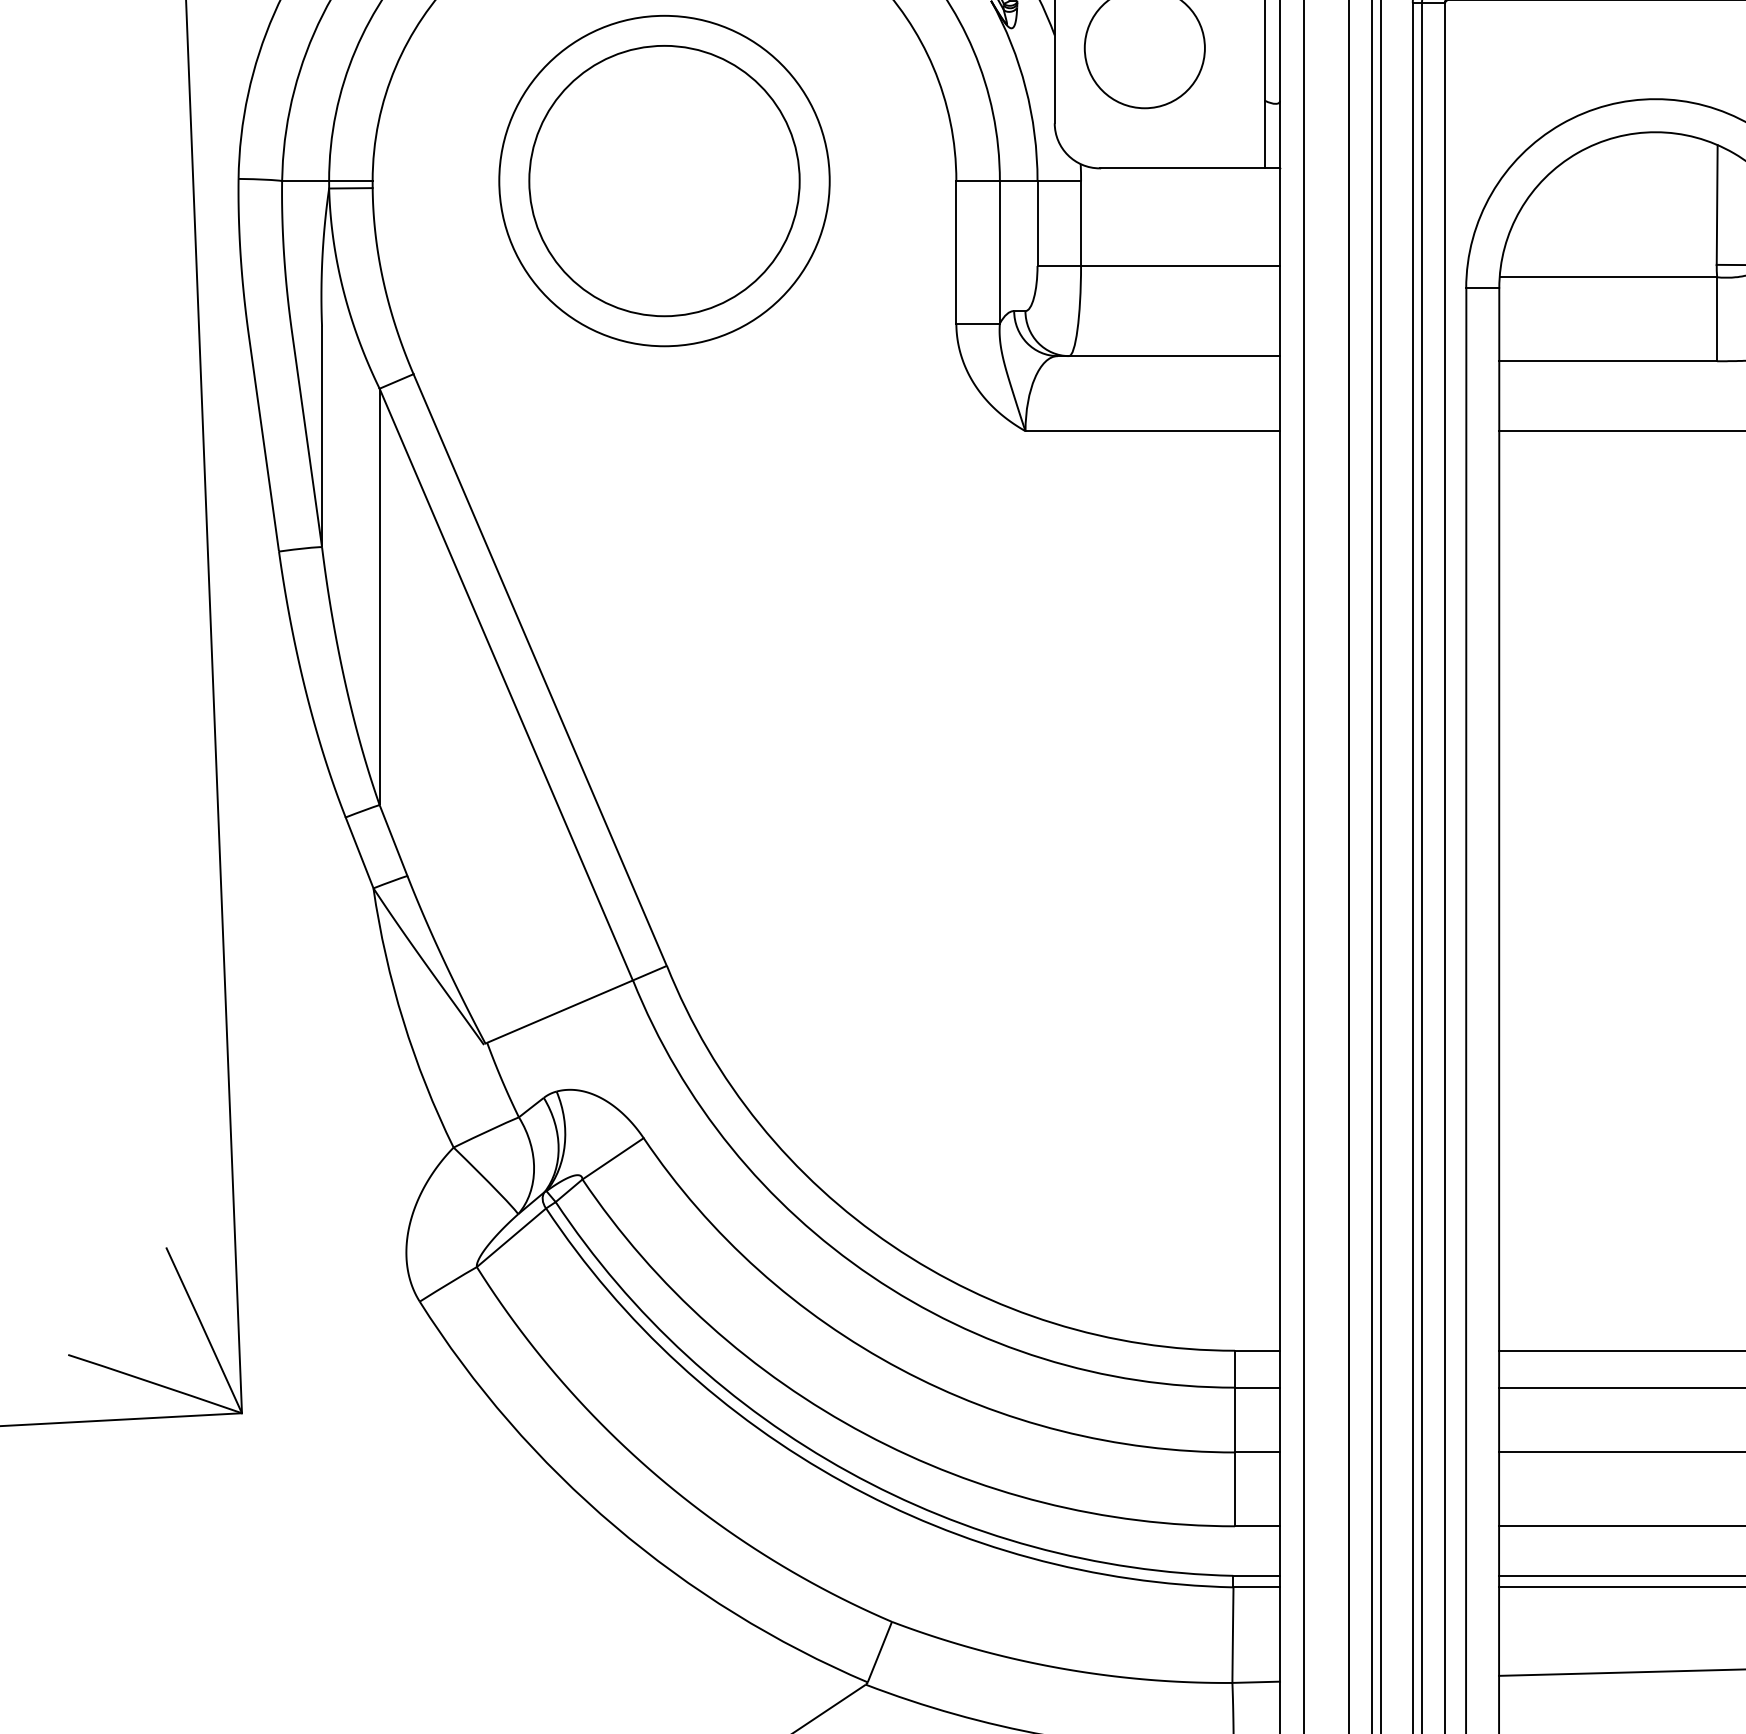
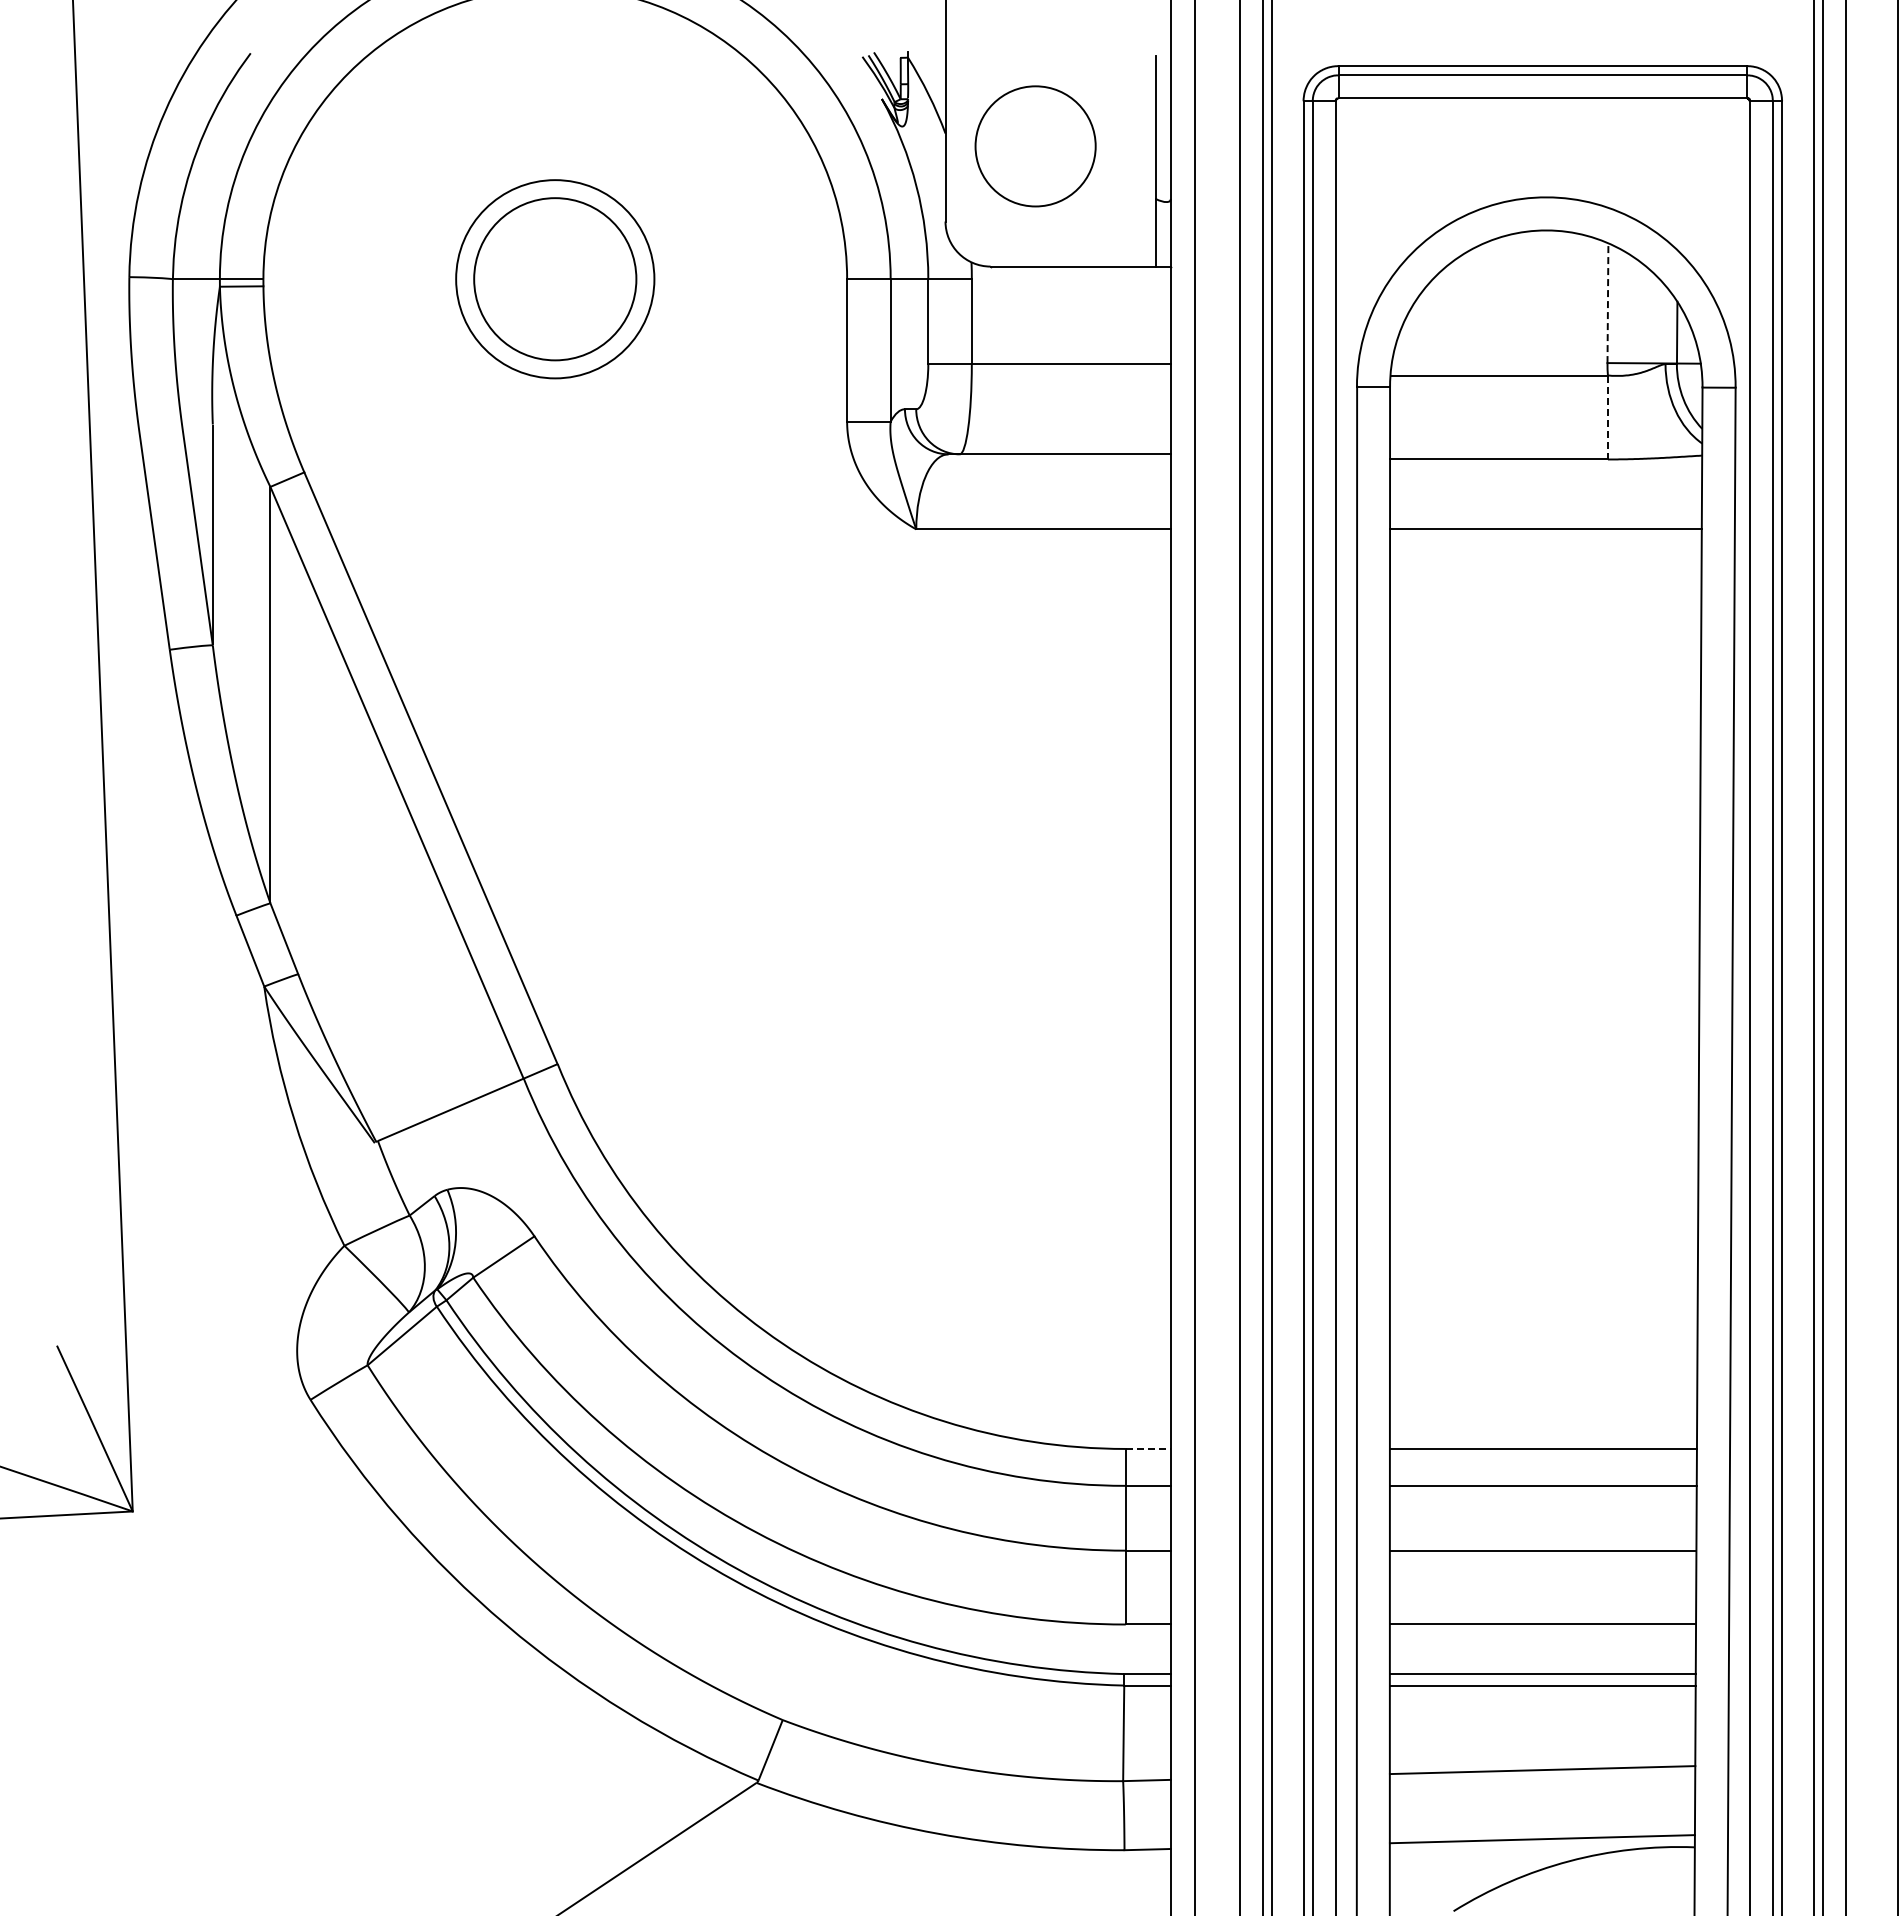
circle: (664, 181) -> (555, 279), size x0.6
circle: (664, 181) -> (555, 279), size x0.6
line: (1716, 205) -> (1607, 303), solid -> dashed
line: (1716, 319) -> (1607, 417), solid -> dashed
line: (1257, 1350) -> (1148, 1448), solid -> dashed

